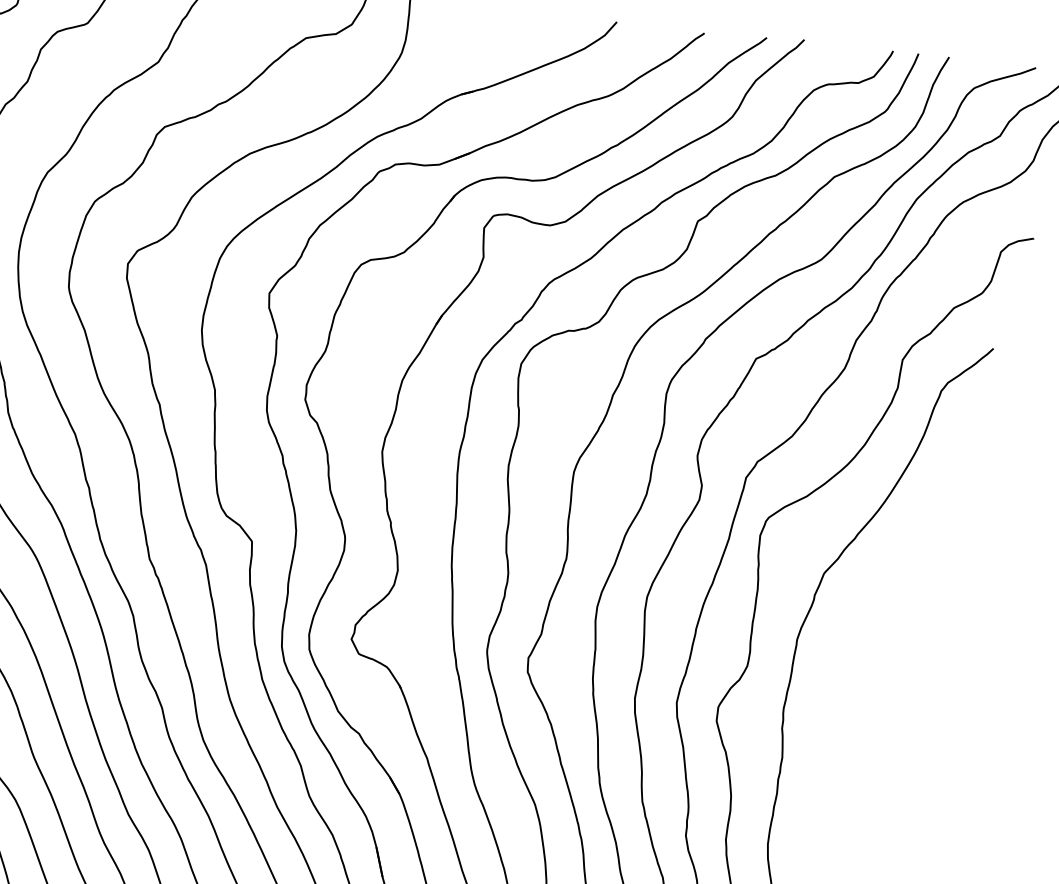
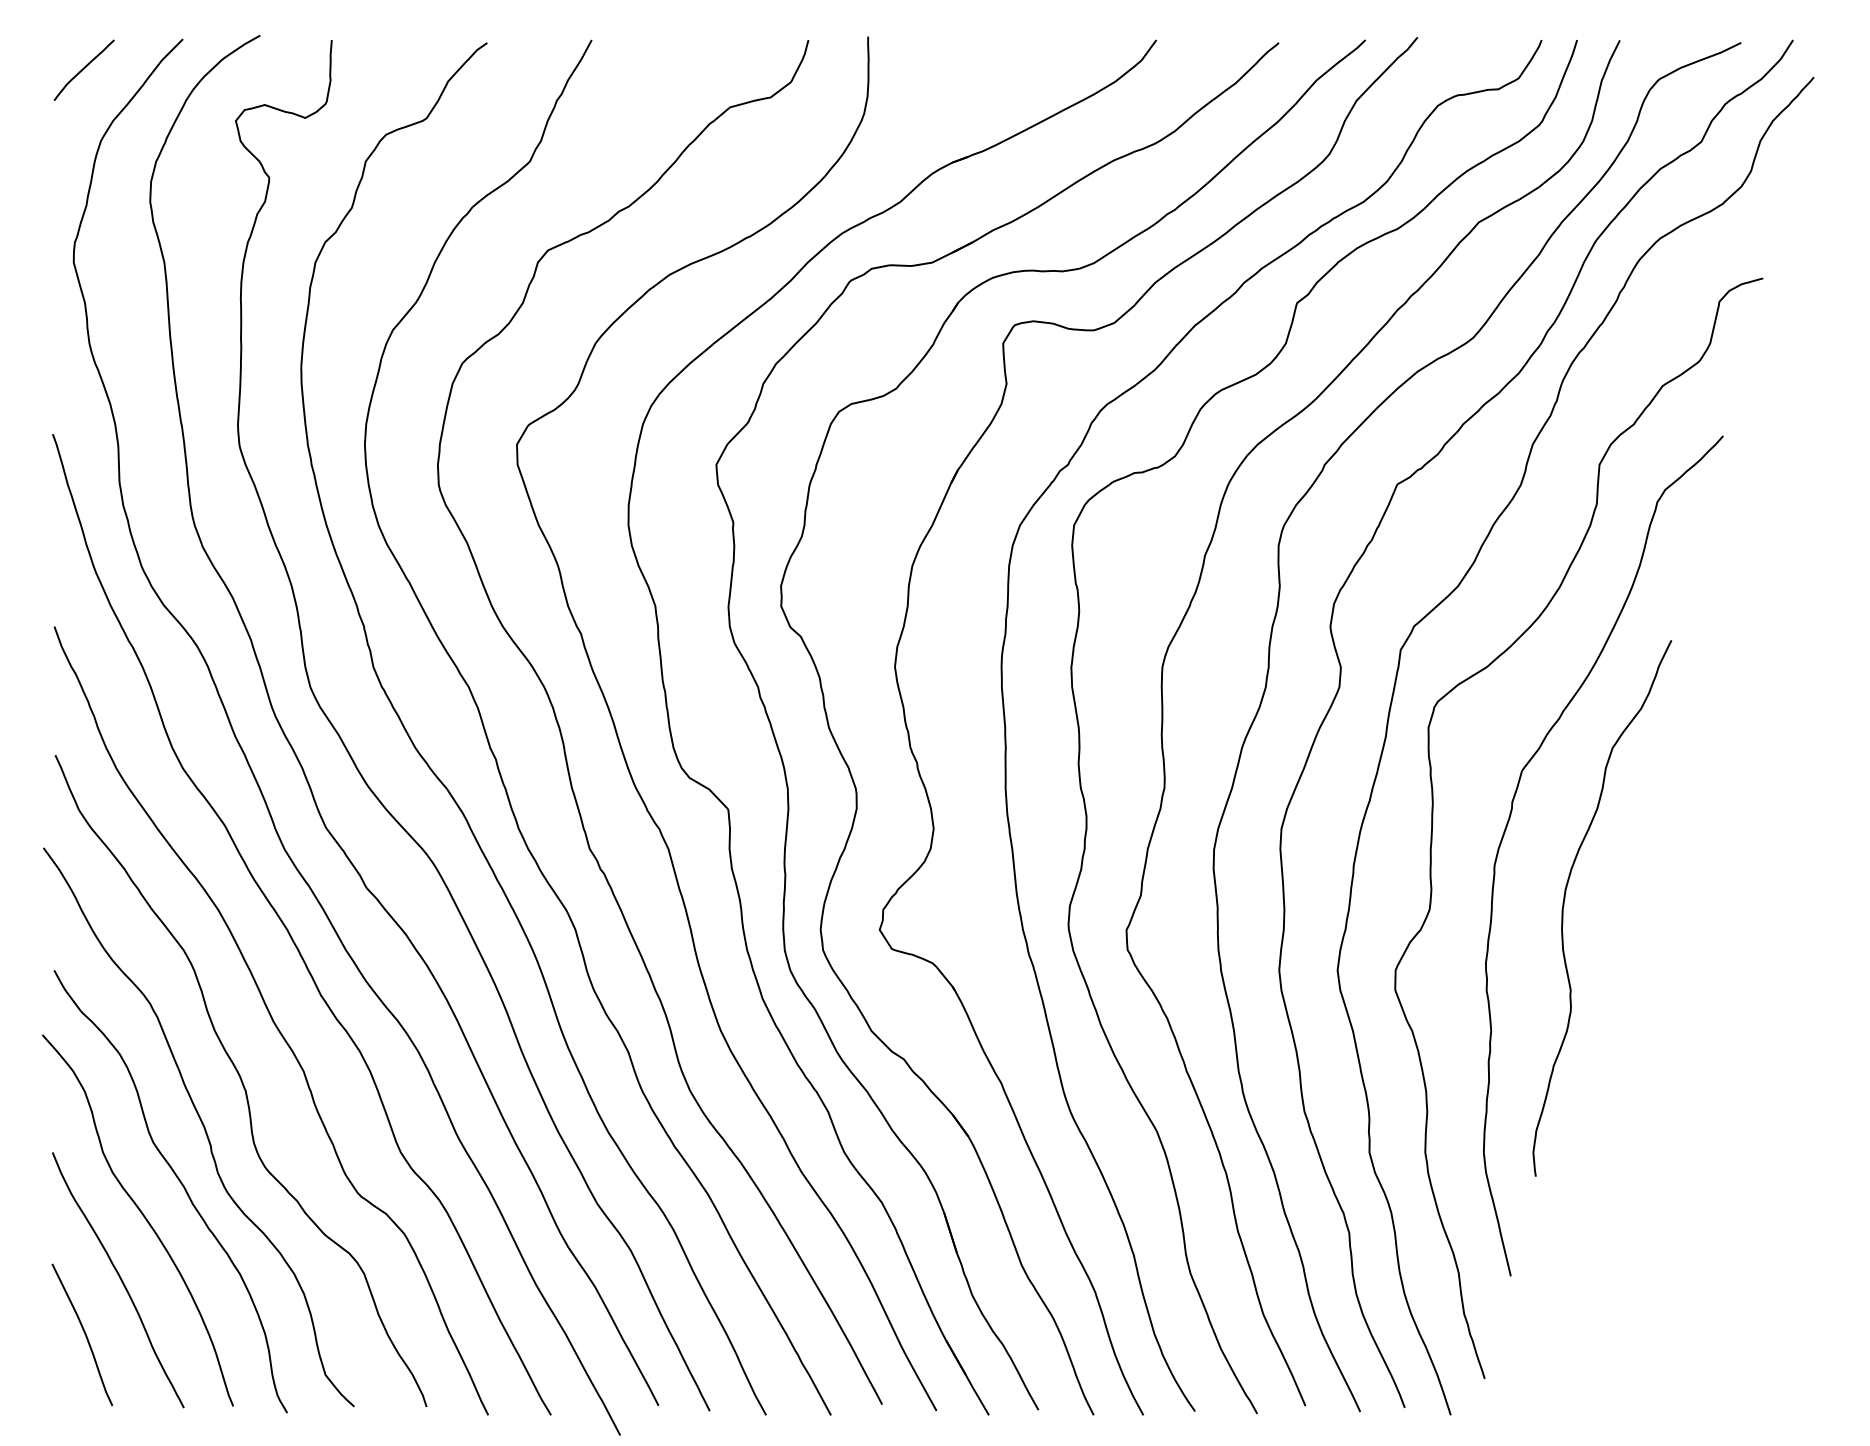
curve: (844, 674) -> (1564, 906), added

